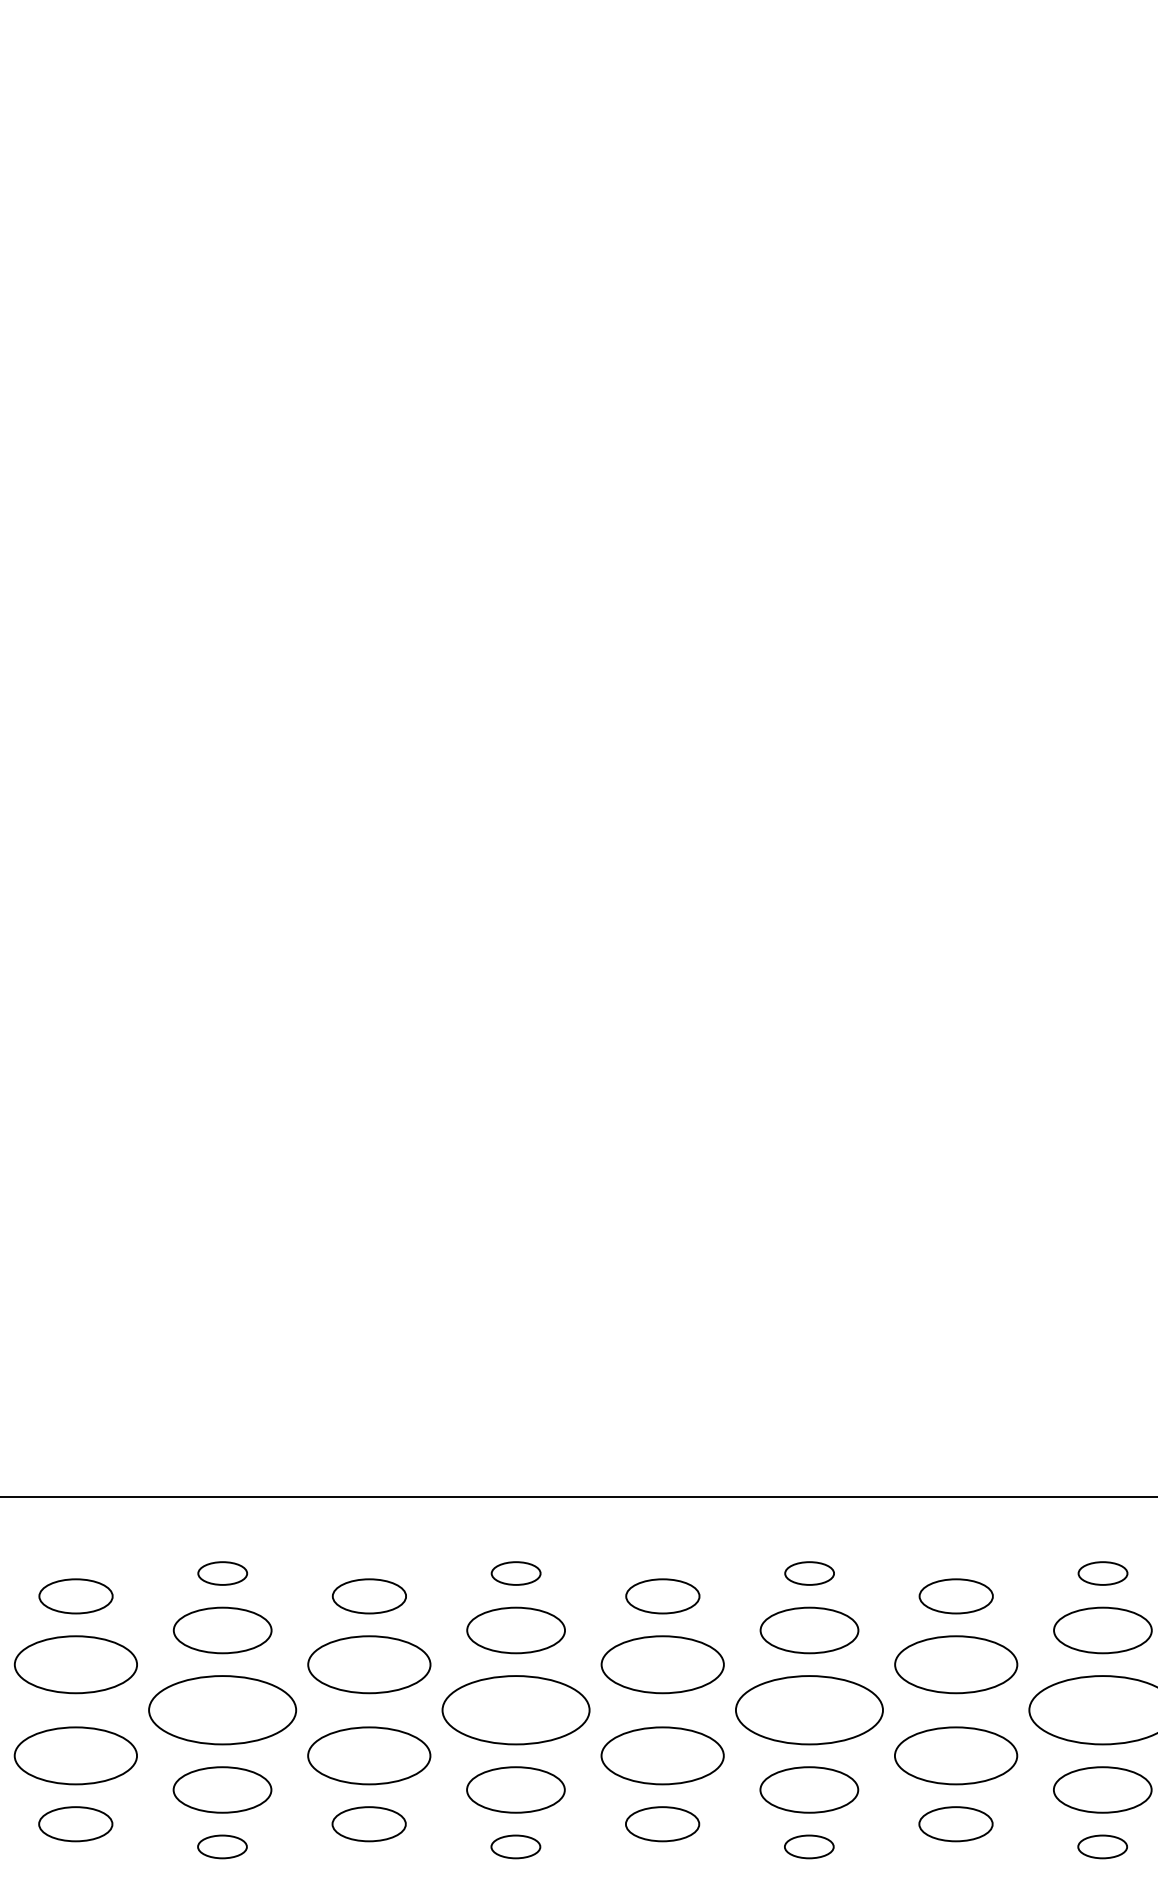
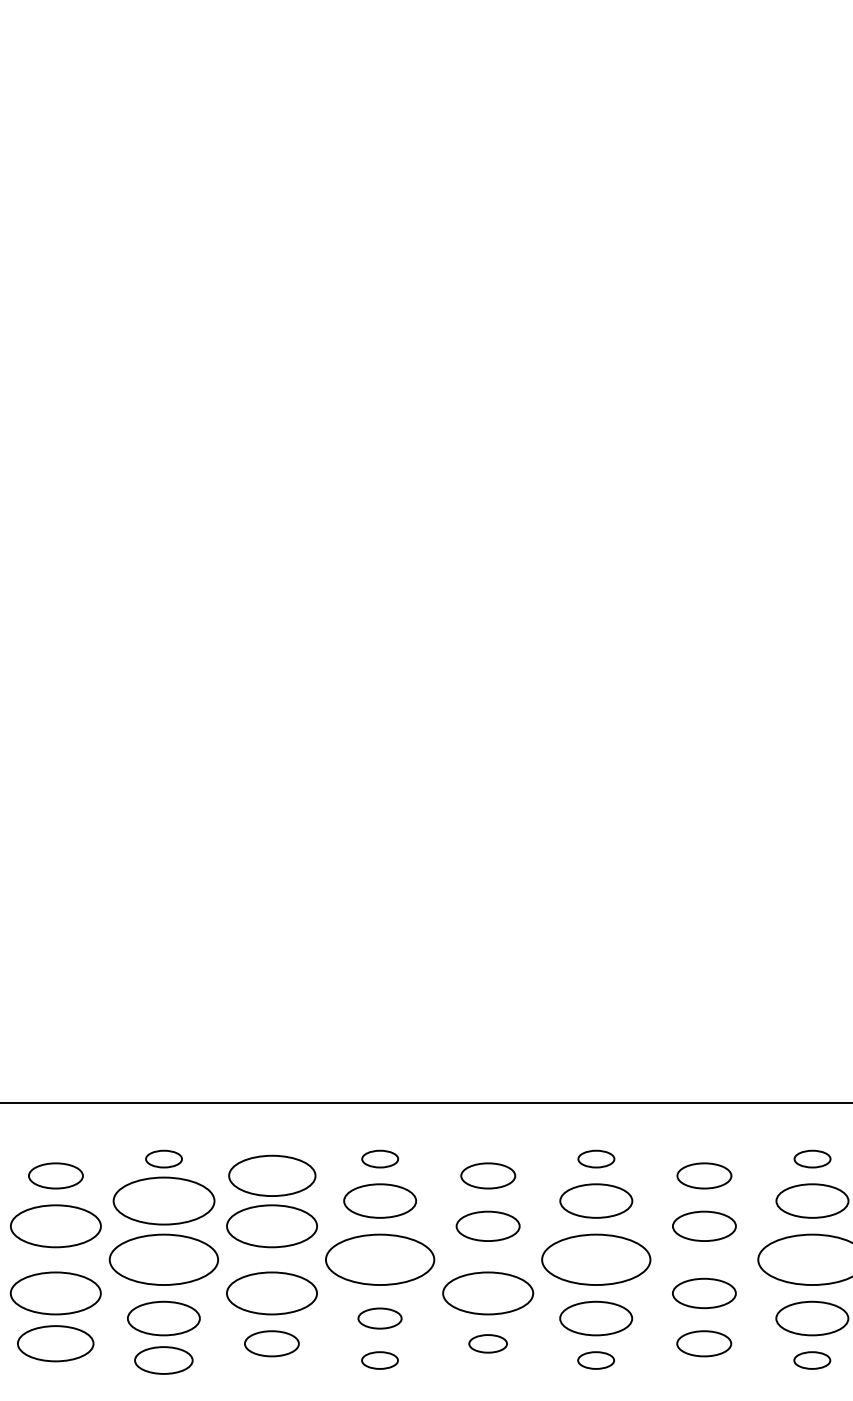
part: (368, 1596) -> (271, 1176), size x1.6
part: (222, 1630) -> (163, 1201), size x1.4
part: (662, 1664) -> (488, 1226), size x0.7
part: (956, 1664) -> (704, 1226), size x0.7
part: (956, 1755) -> (704, 1293), size x0.7
part: (515, 1789) -> (379, 1318), size x0.6
part: (75, 1824) -> (55, 1344), size x1.4
part: (662, 1824) -> (488, 1344), size x0.7
part: (222, 1846) -> (163, 1360), size x1.6

